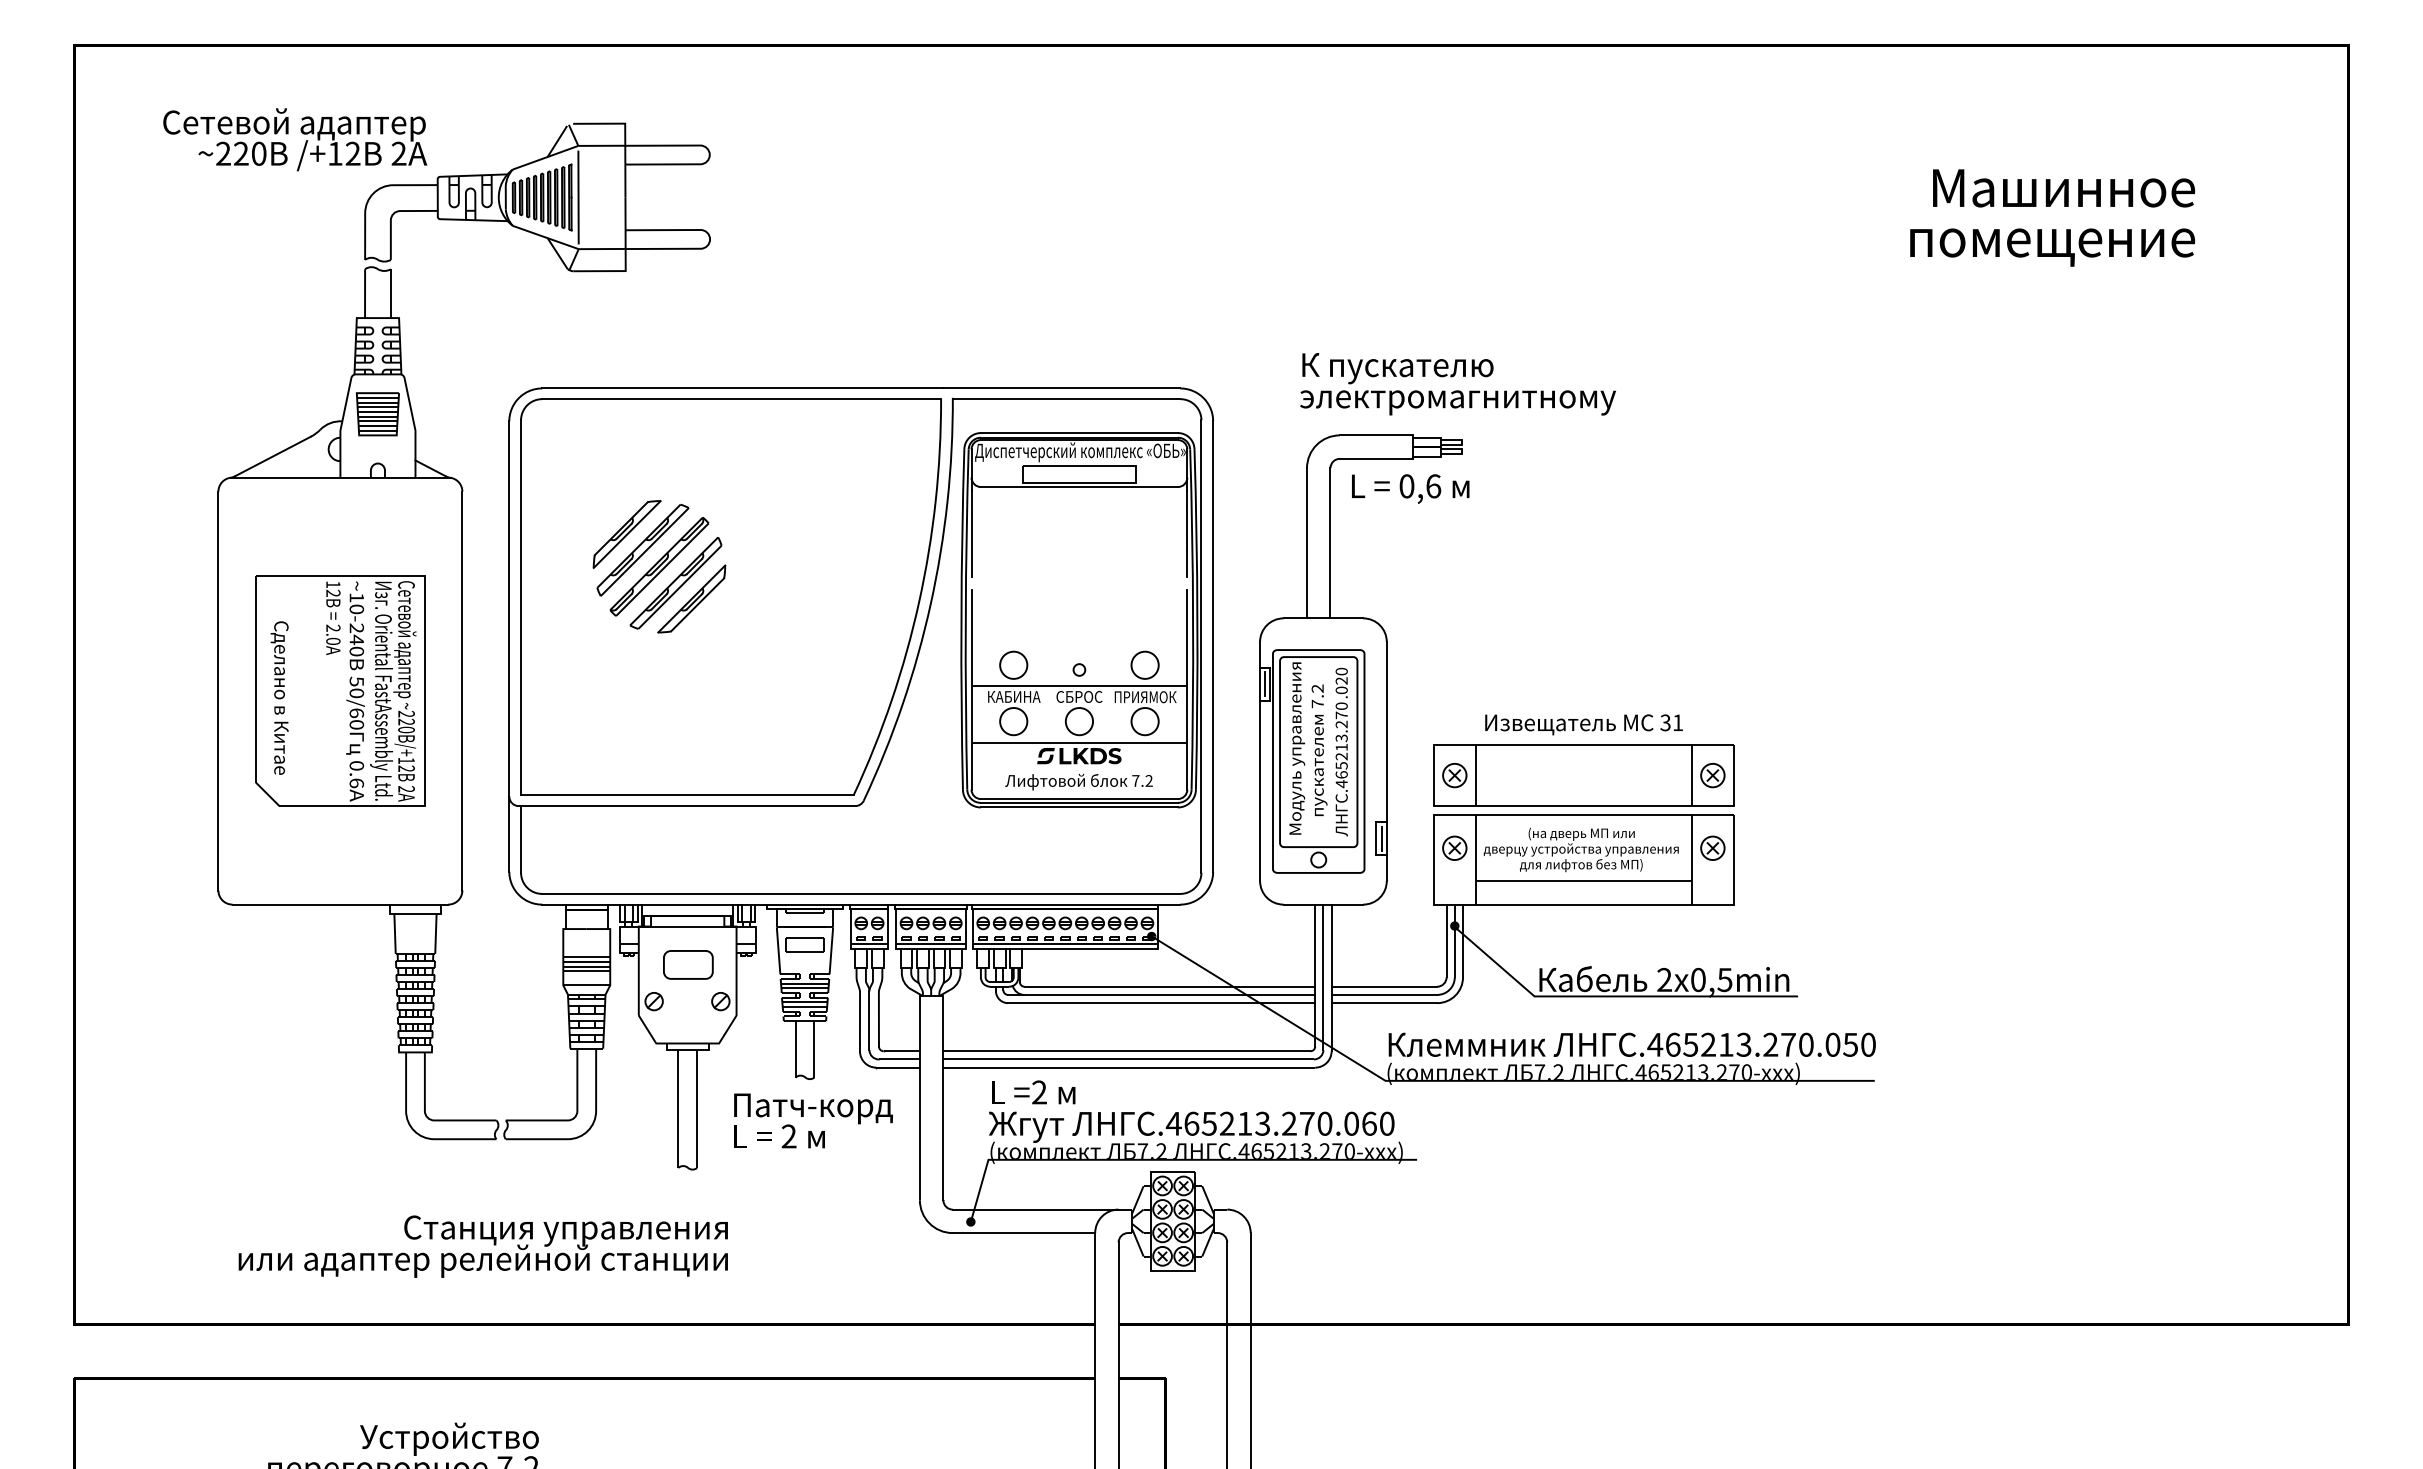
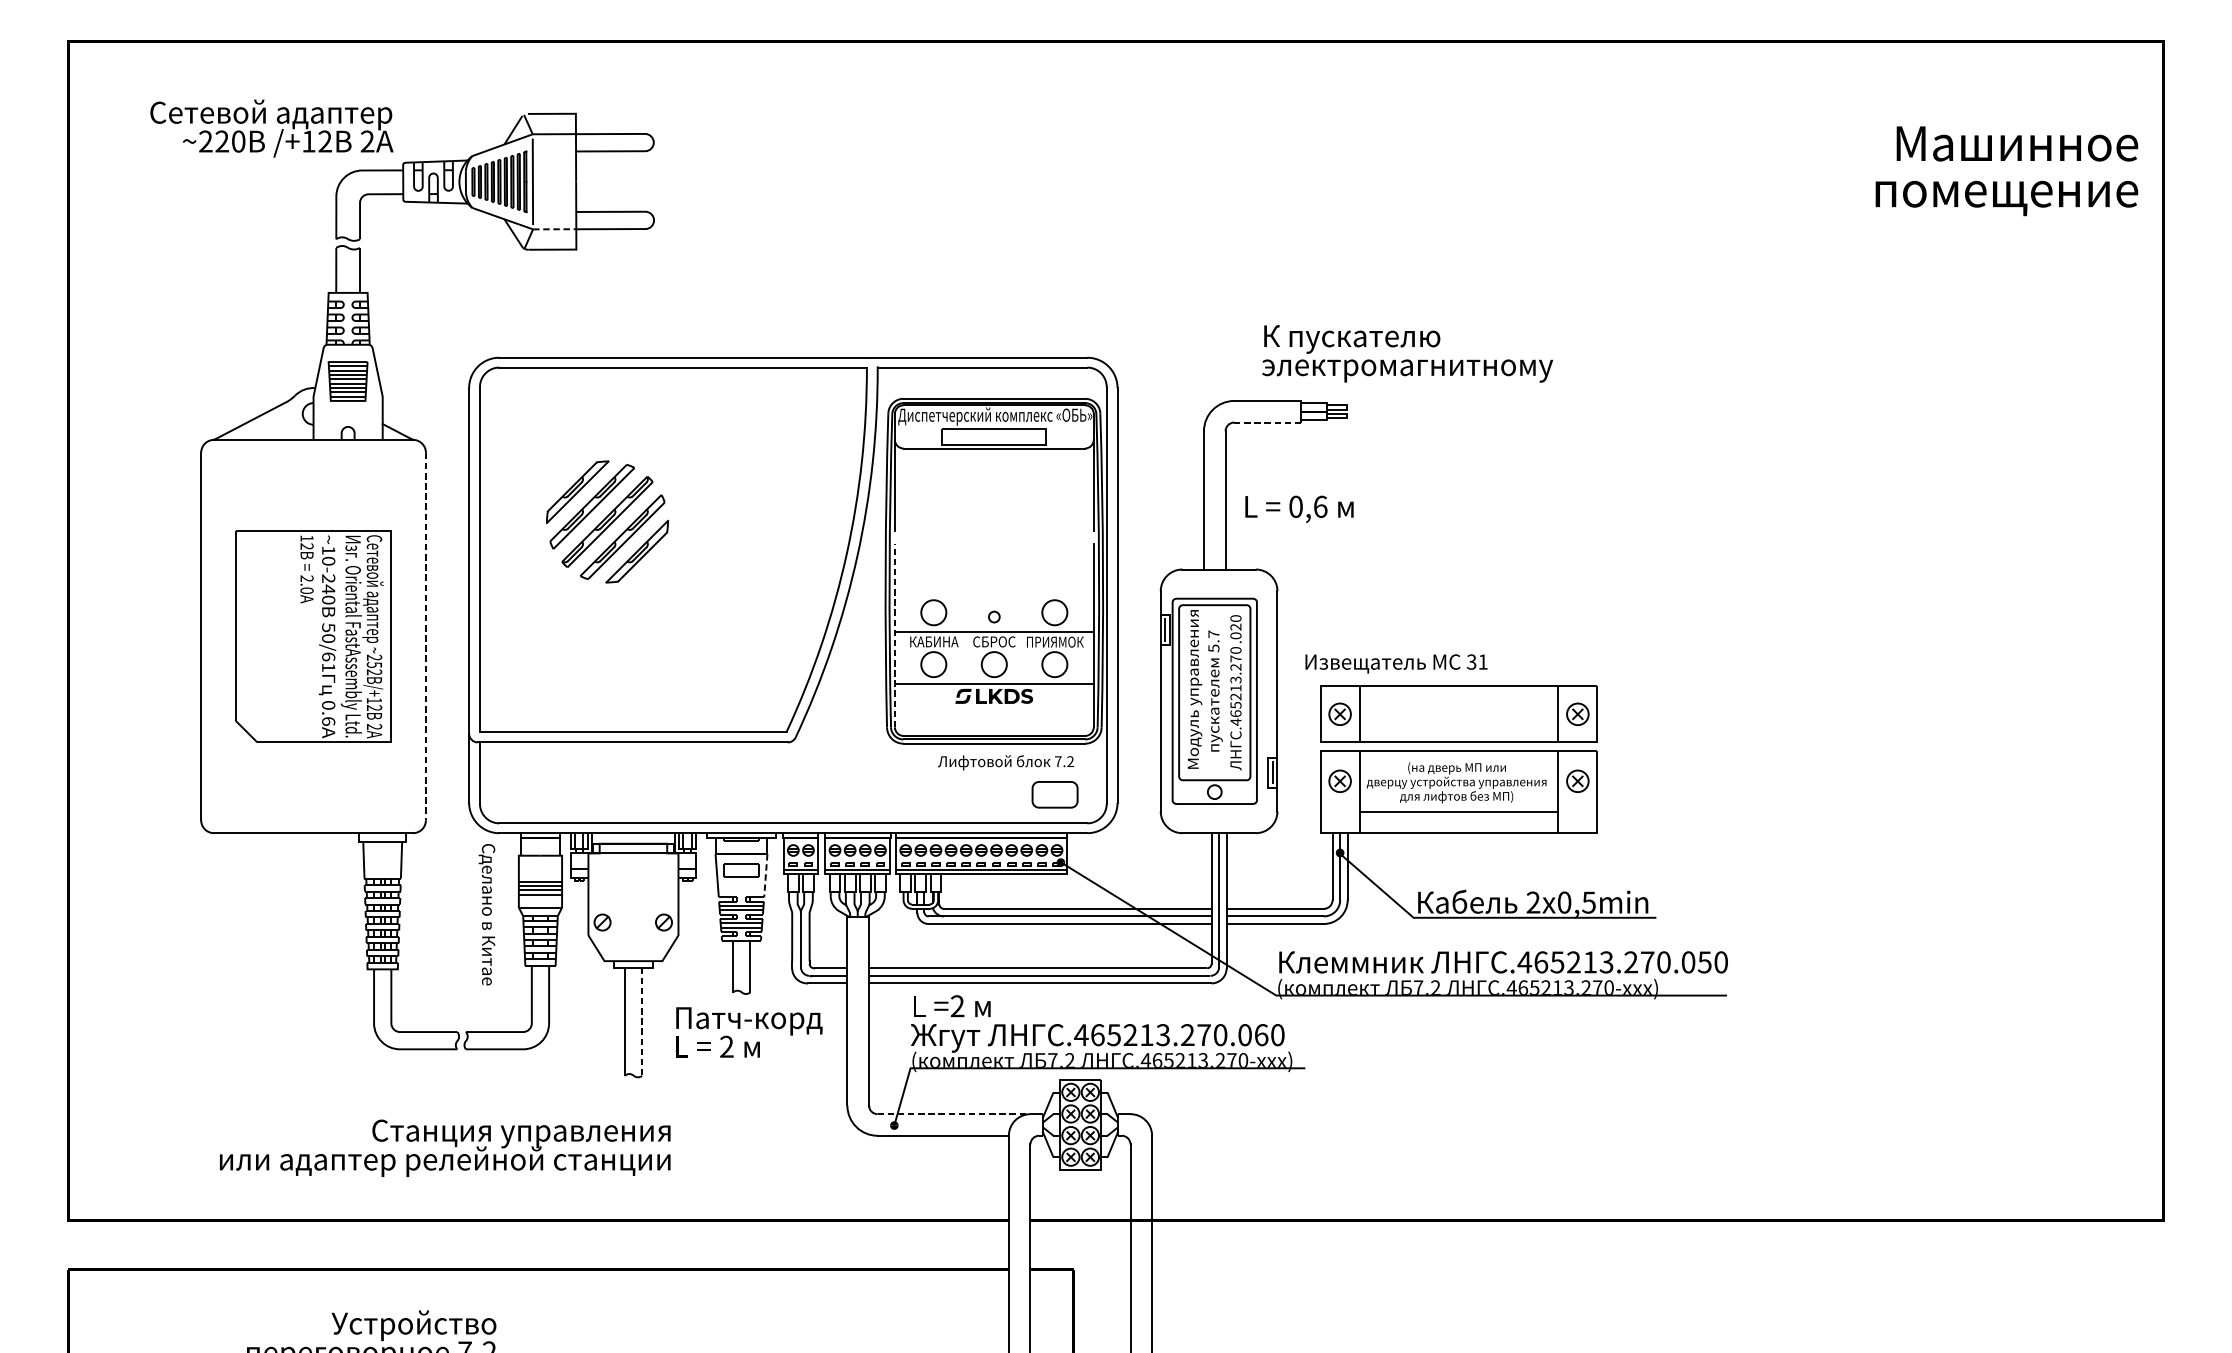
text: (2052, 217) -> (2006, 170), moved
line: (602, 249) -> (554, 229), solid -> dashed
text: (1457, 384) -> (1407, 354), moved
line: (1375, 458) -> (1267, 422), solid -> dashed
text: (1410, 488) -> (1299, 508), moved
line: (971, 689) -> (894, 635), solid -> dashed
line: (462, 691) -> (426, 636), solid -> dashed
text: (1317, 696) -> (1213, 641), 7.2 -> 5.7
text: (279, 697) -> (486, 914), moved
text: (356, 724) -> (328, 667), 50/60 -> 50/61
text: (1583, 724) -> (1396, 663), moved
text: (406, 725) -> (374, 668), ~220 -> ~252
text: (1078, 781) -> (1005, 762), moved
line: (831, 950) -> (765, 875), solid -> dashed
part: (688, 964) -> (1055, 794), moved
line: (697, 1109) -> (642, 1021), solid -> dashed
line: (1035, 1209) -> (953, 1114), solid -> dashed

